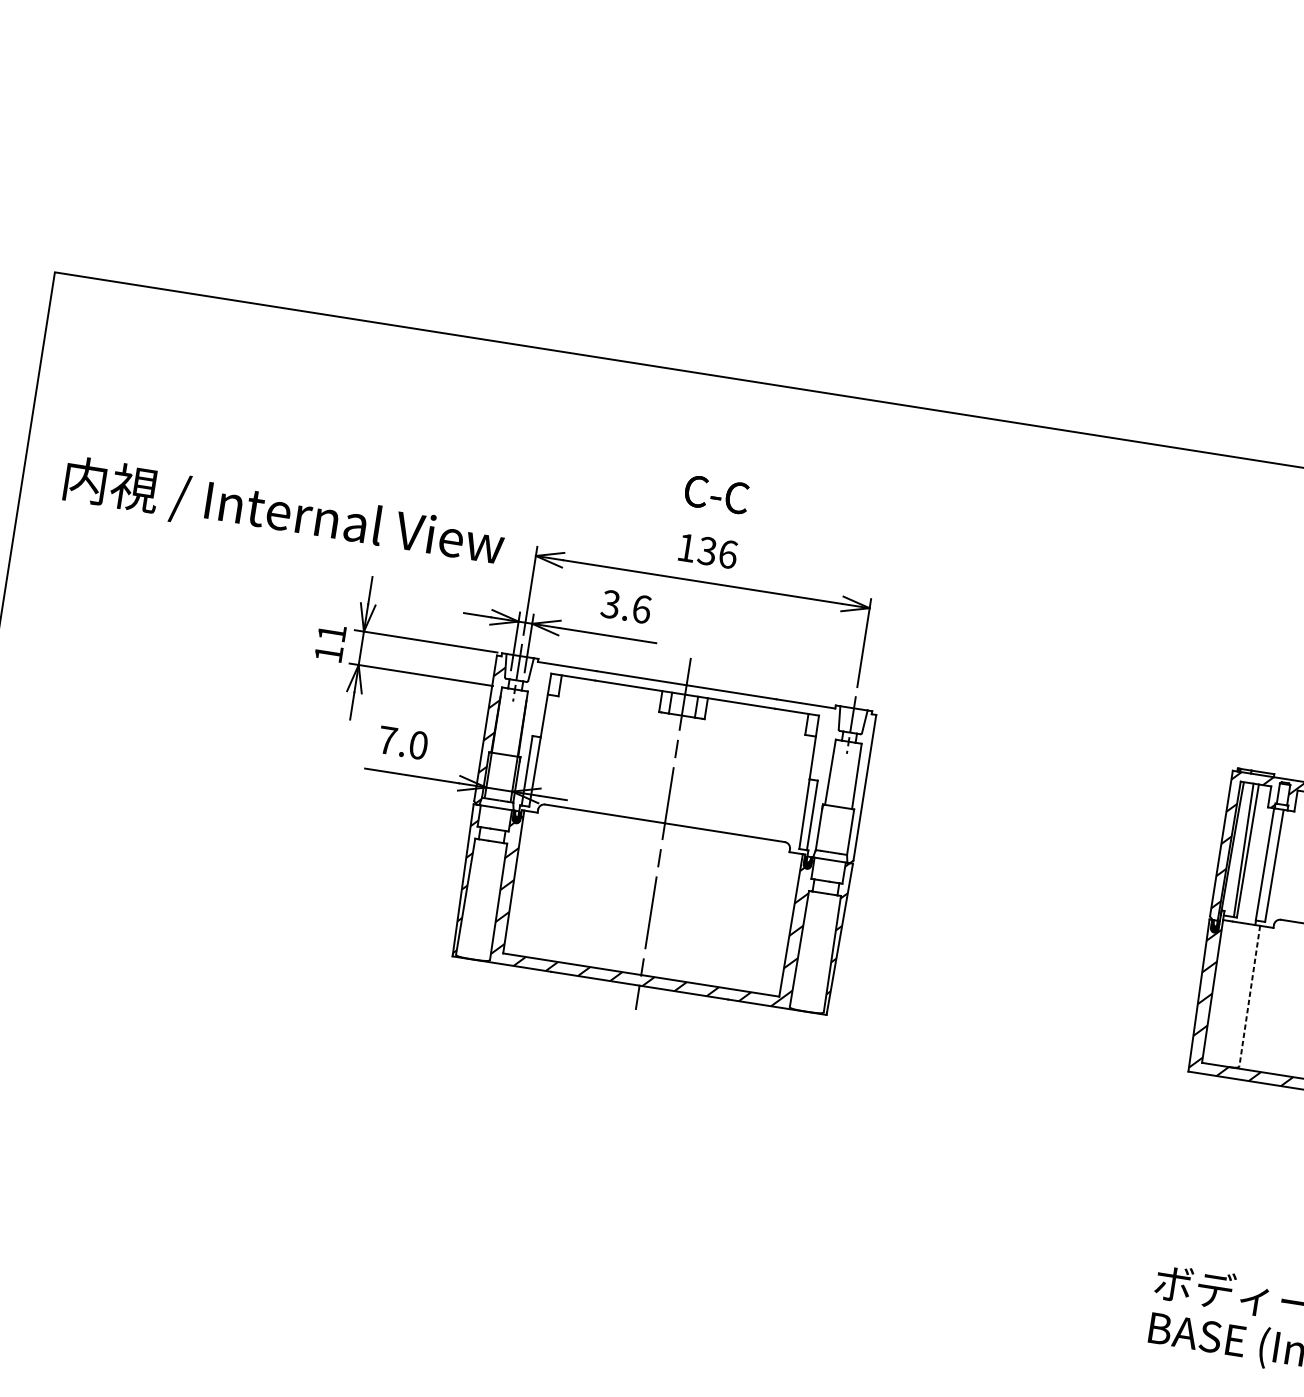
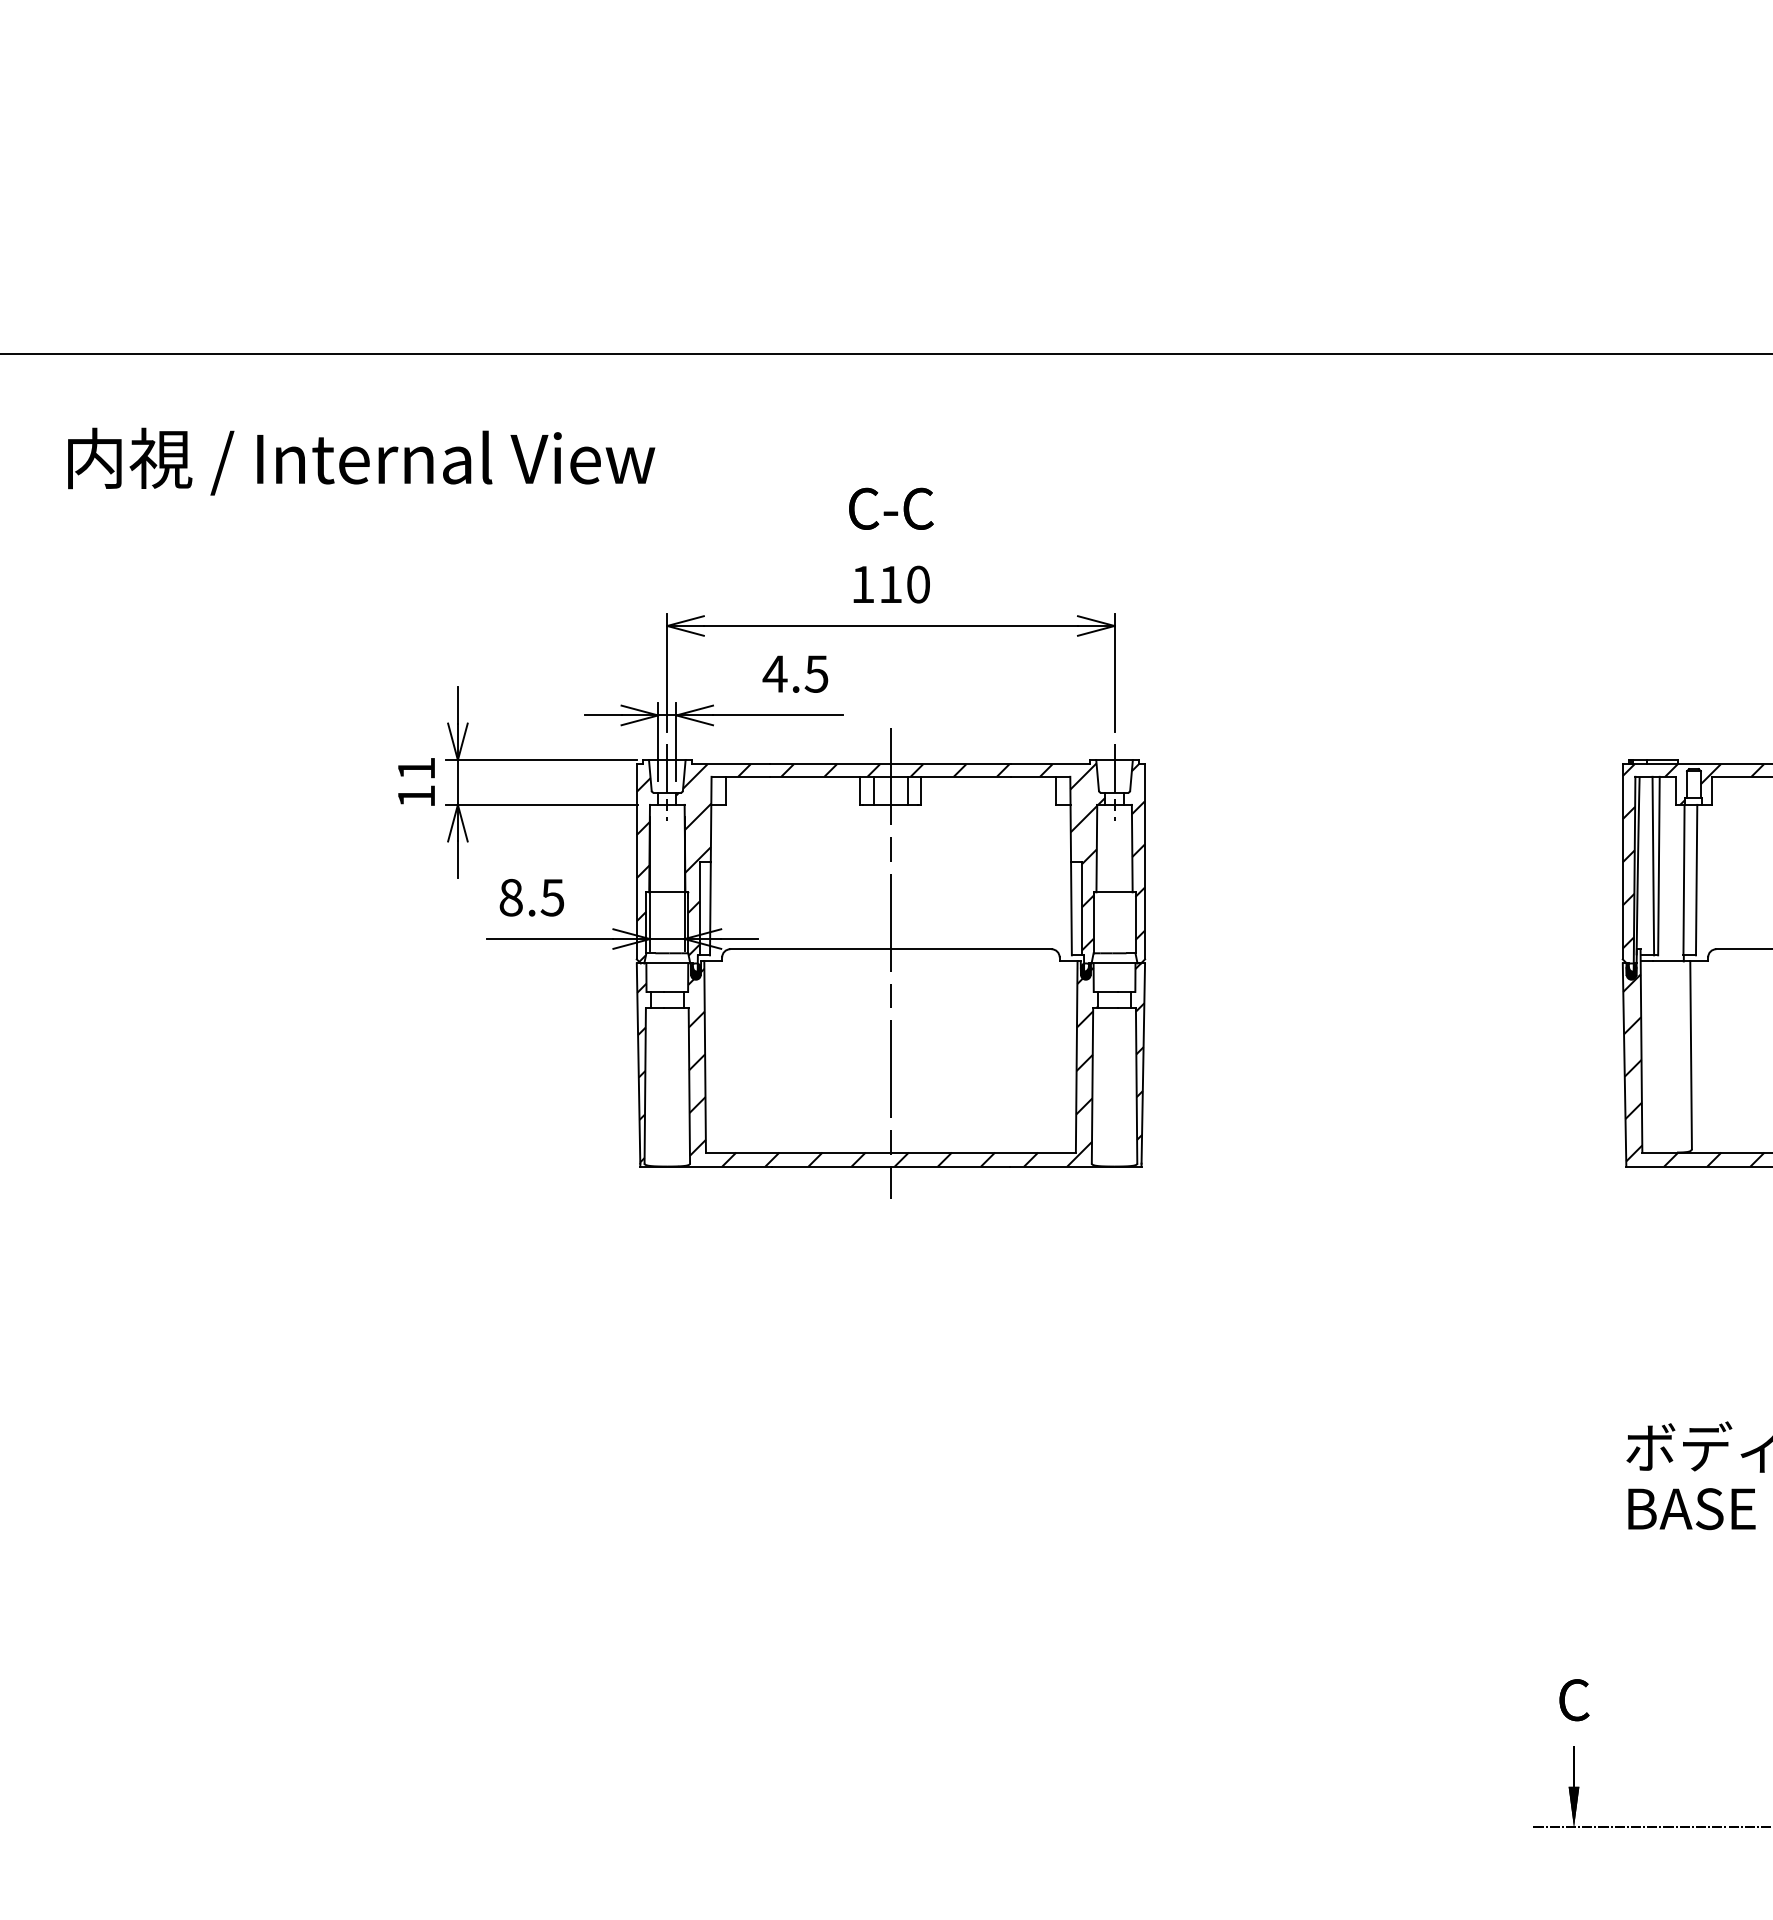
text: (284, 513) -> (361, 461), moved
text: (717, 552) -> (904, 584), 136 -> 110
text: (626, 606) -> (795, 673), 3.6 -> 4.5
text: (402, 742) -> (531, 897), 7.0 -> 8.5
hatch: (675, 756) -> (890, 859), added
hatch: (861, 780) -> (1138, 852), added
line: (1250, 996) -> (1691, 1055), dashed -> solid

